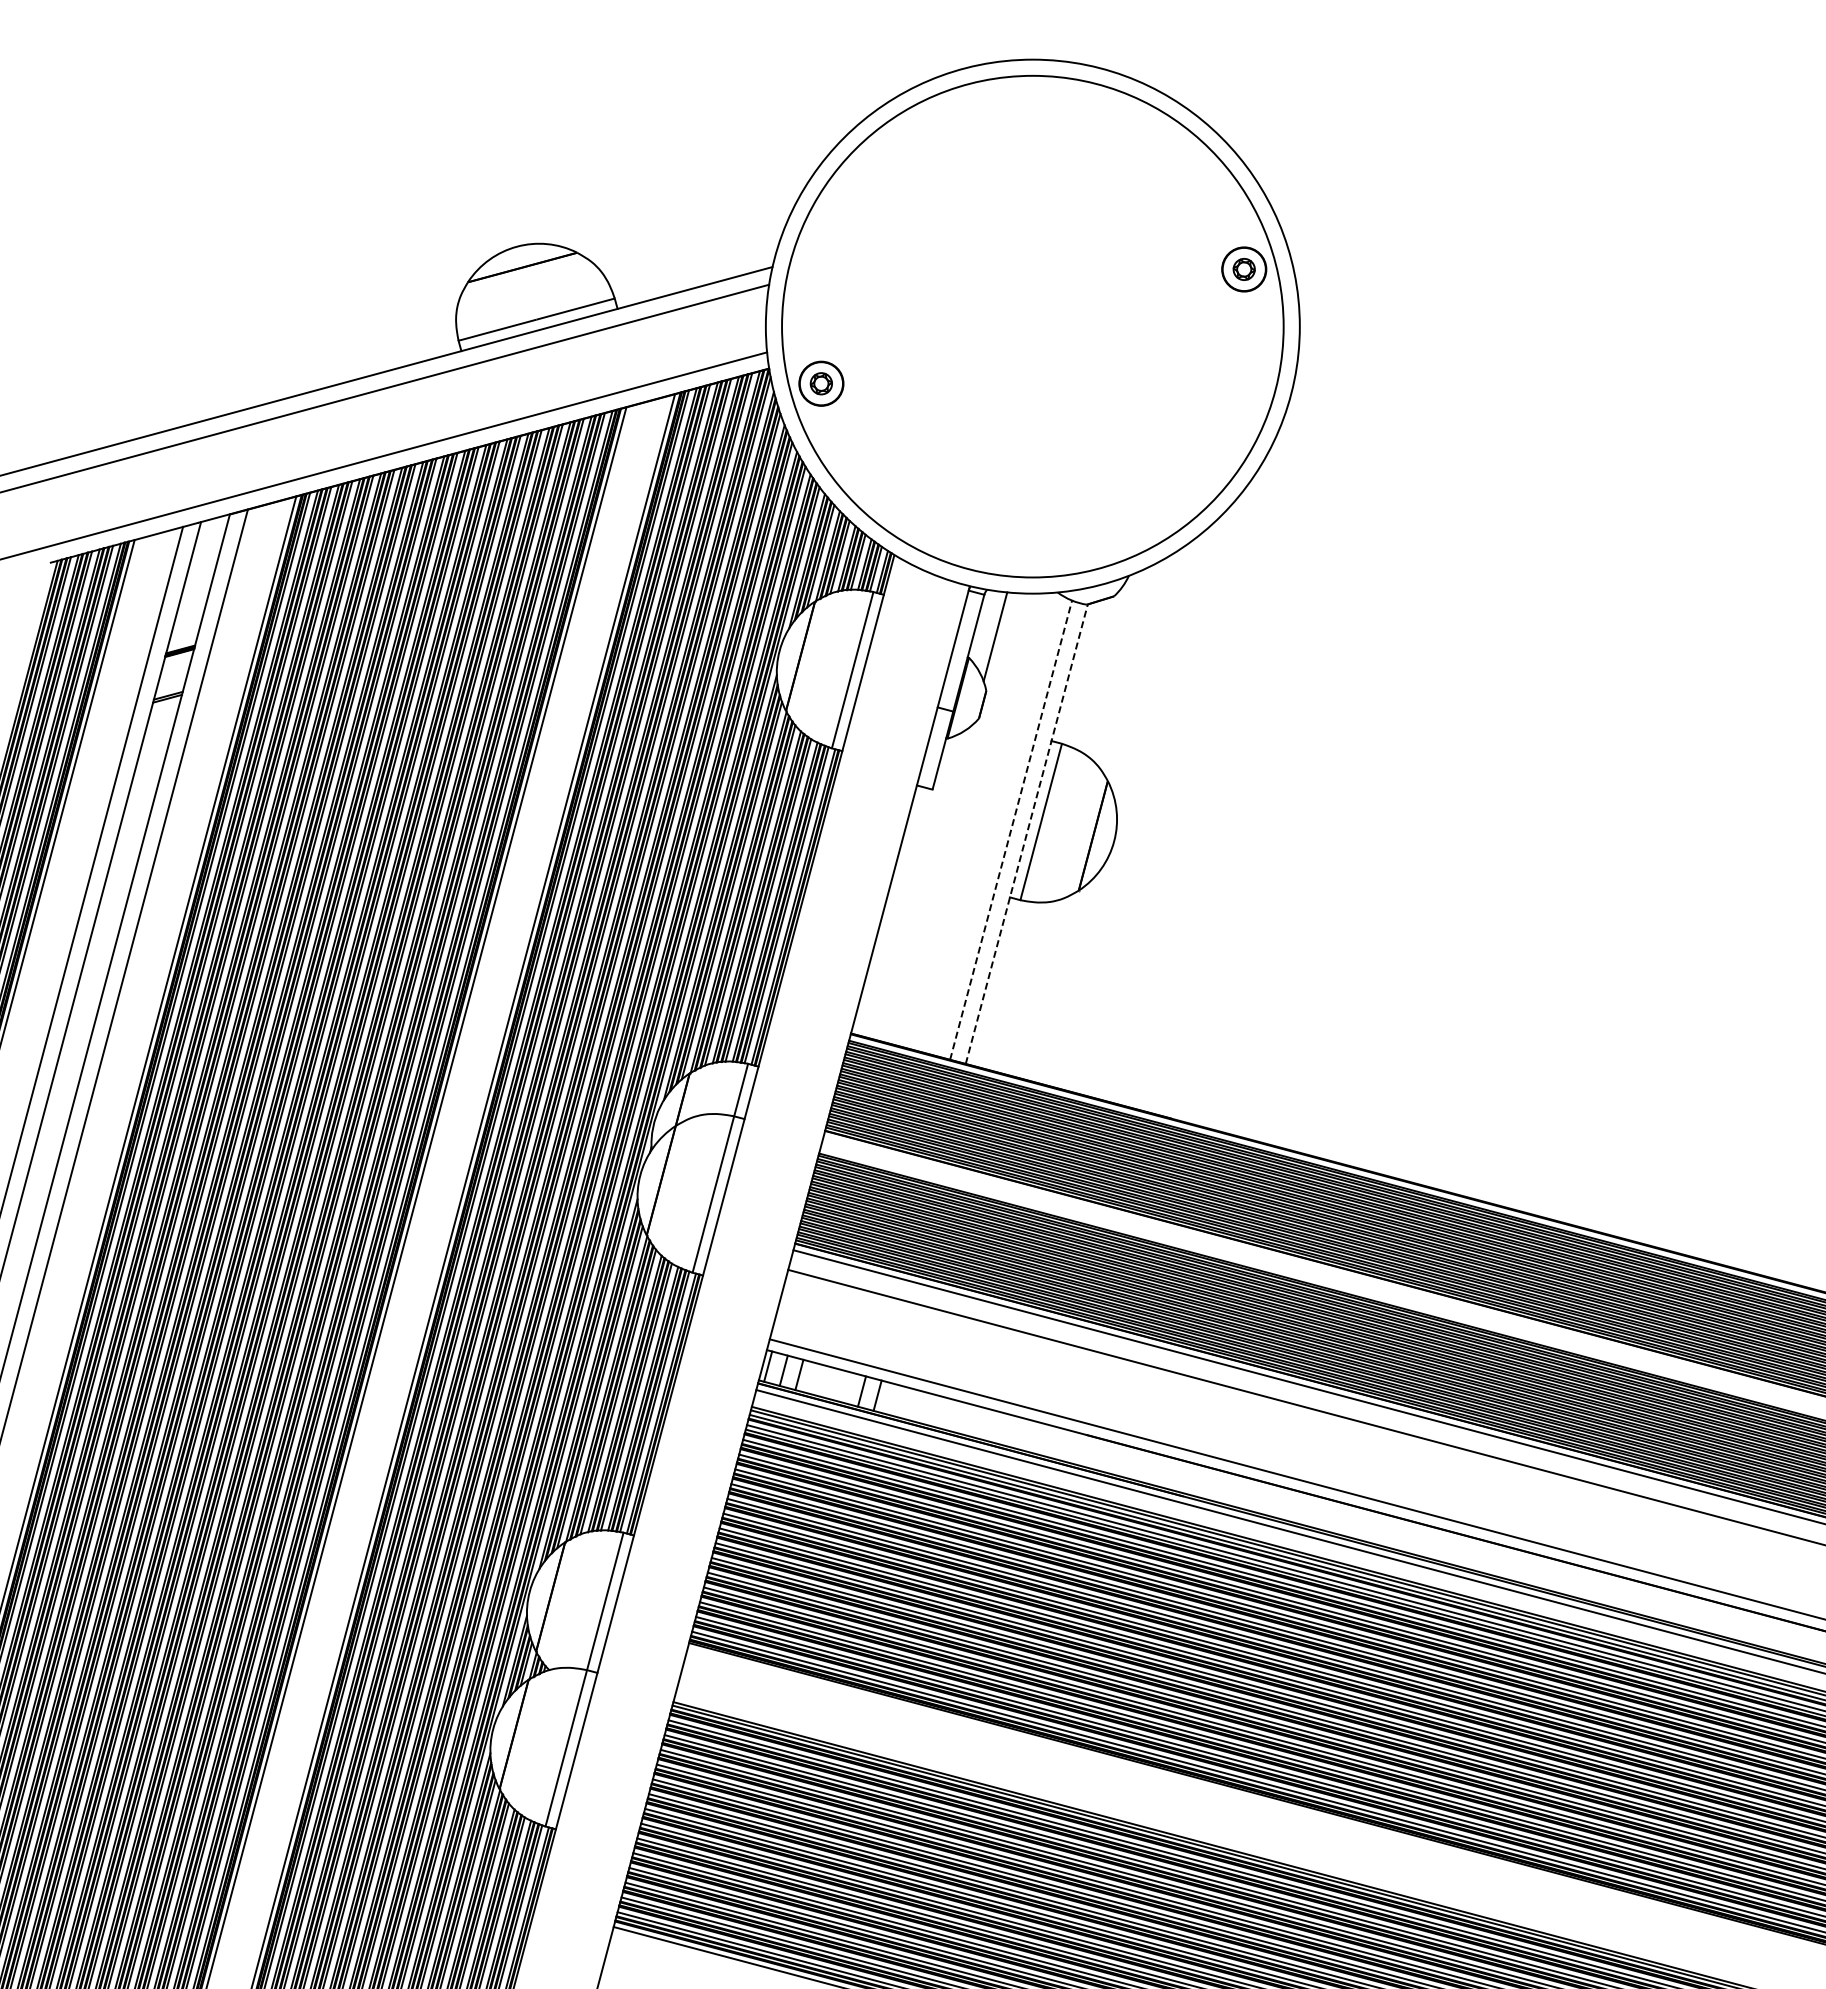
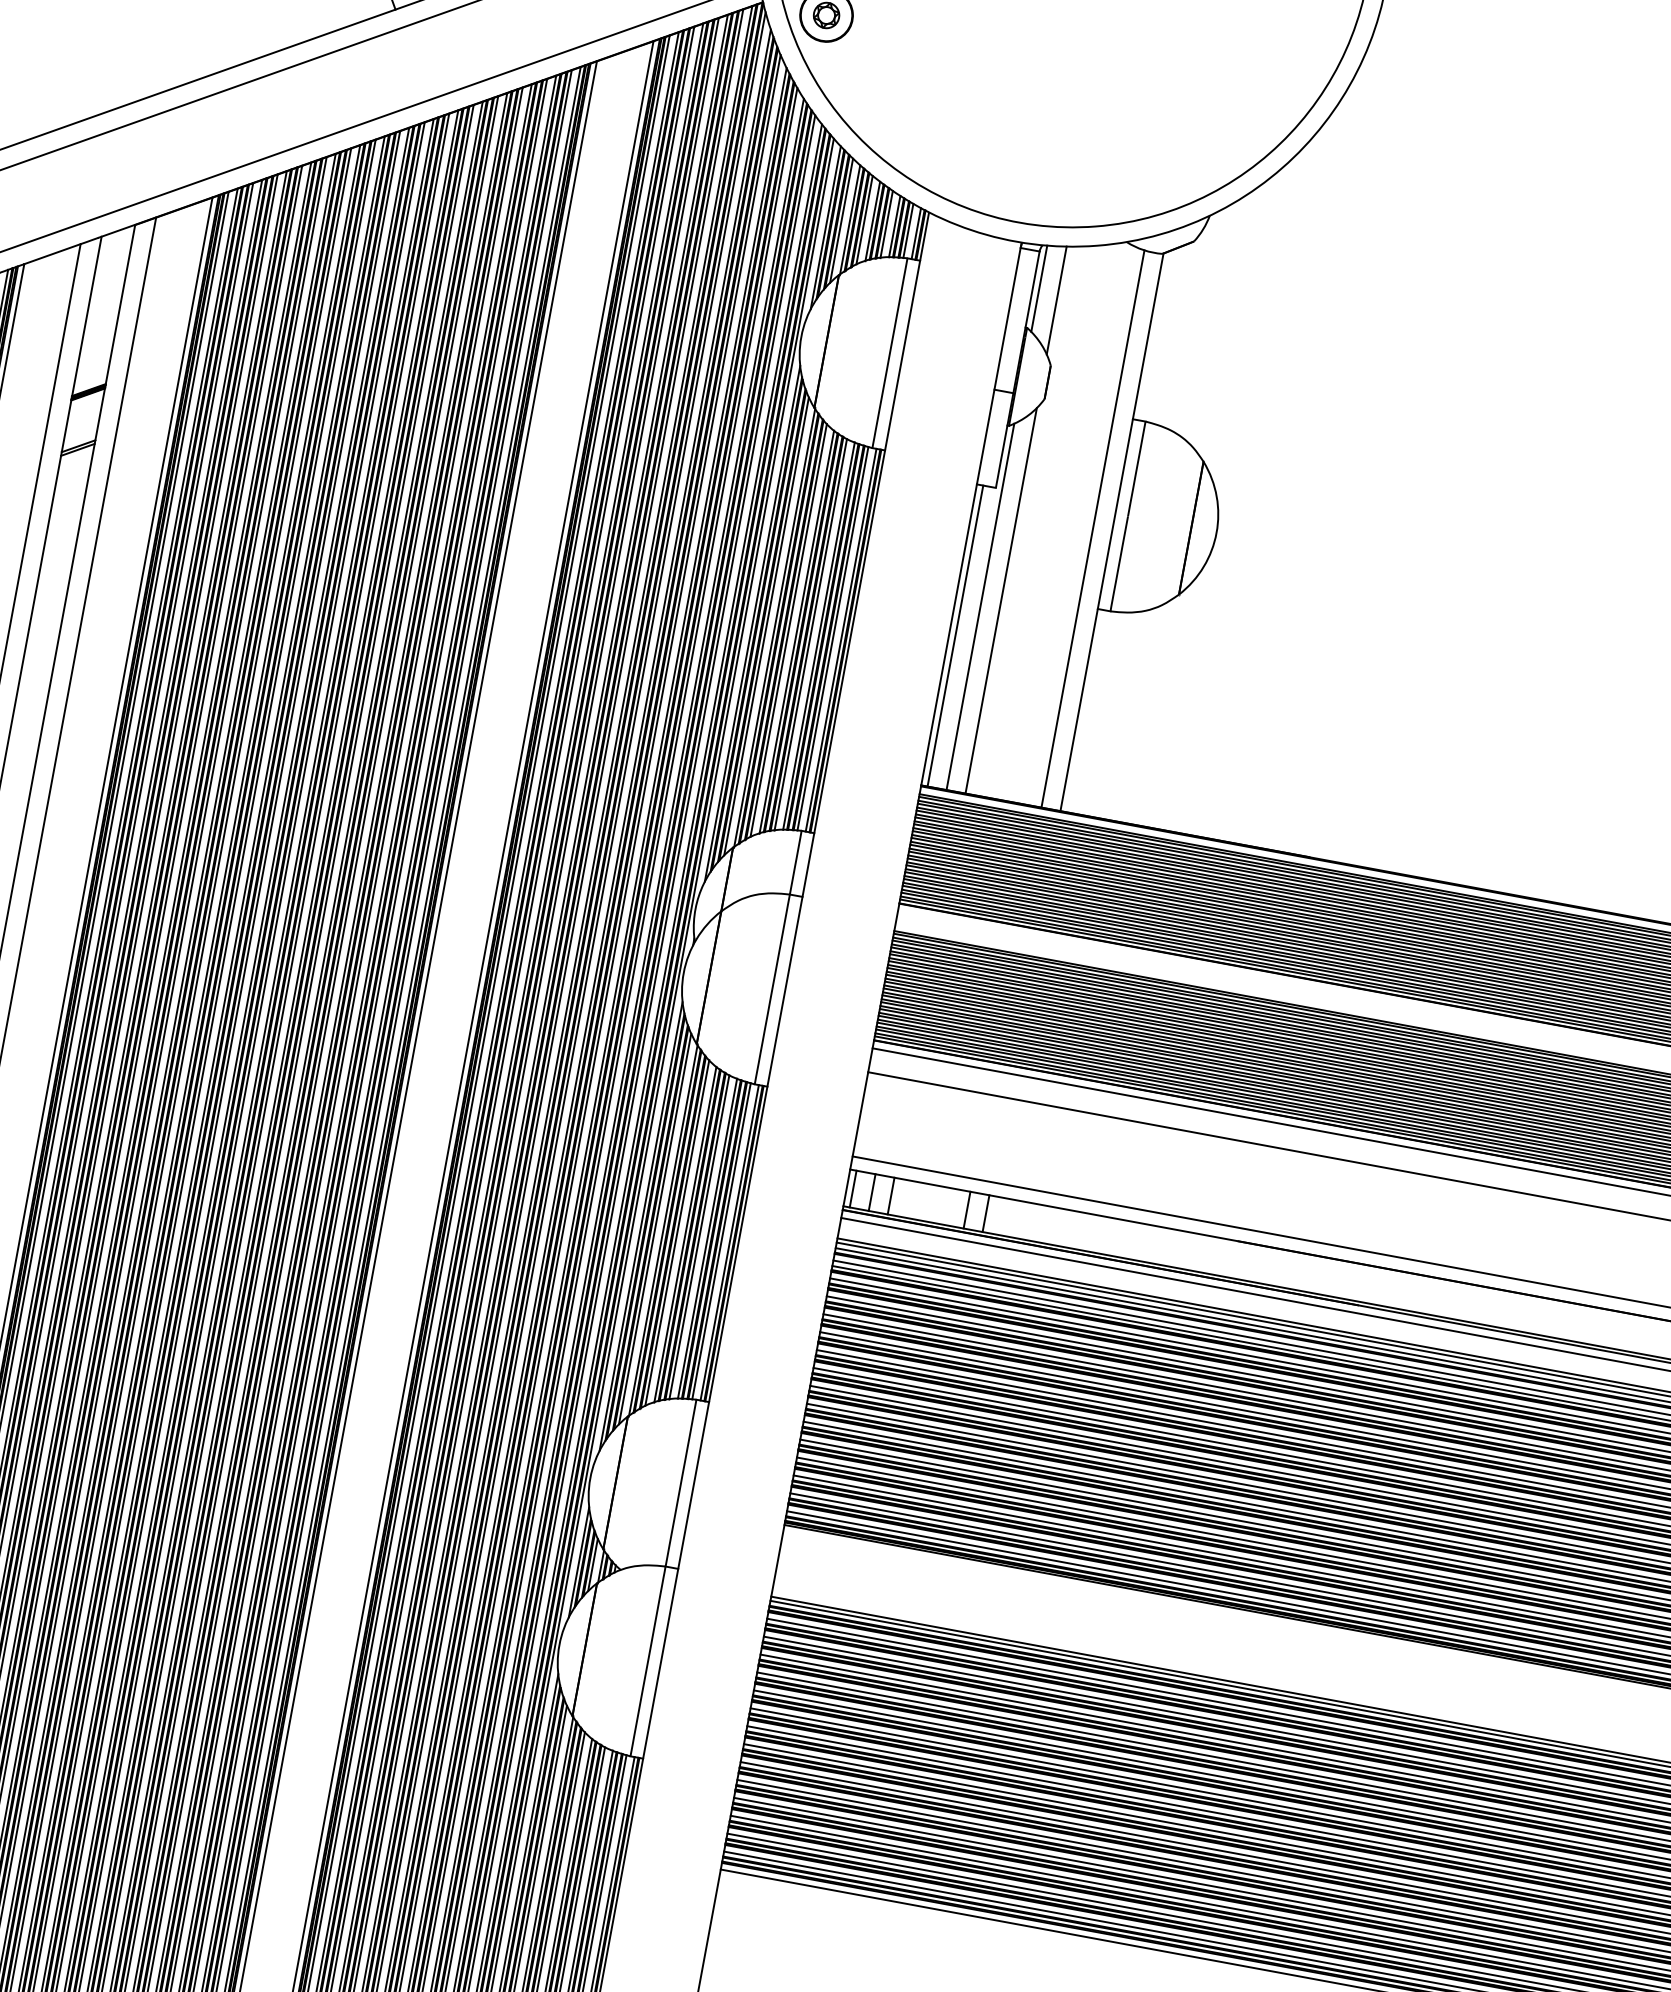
line: (981, 625) -> (1039, 288), added
line: (1011, 830) -> (1093, 529), dashed -> solid
line: (1026, 834) -> (1111, 532), dashed -> solid
line: (929, 884) -> (1000, 601), added
line: (911, 888) -> (979, 607), added
line: (889, 910) -> (955, 635), added

